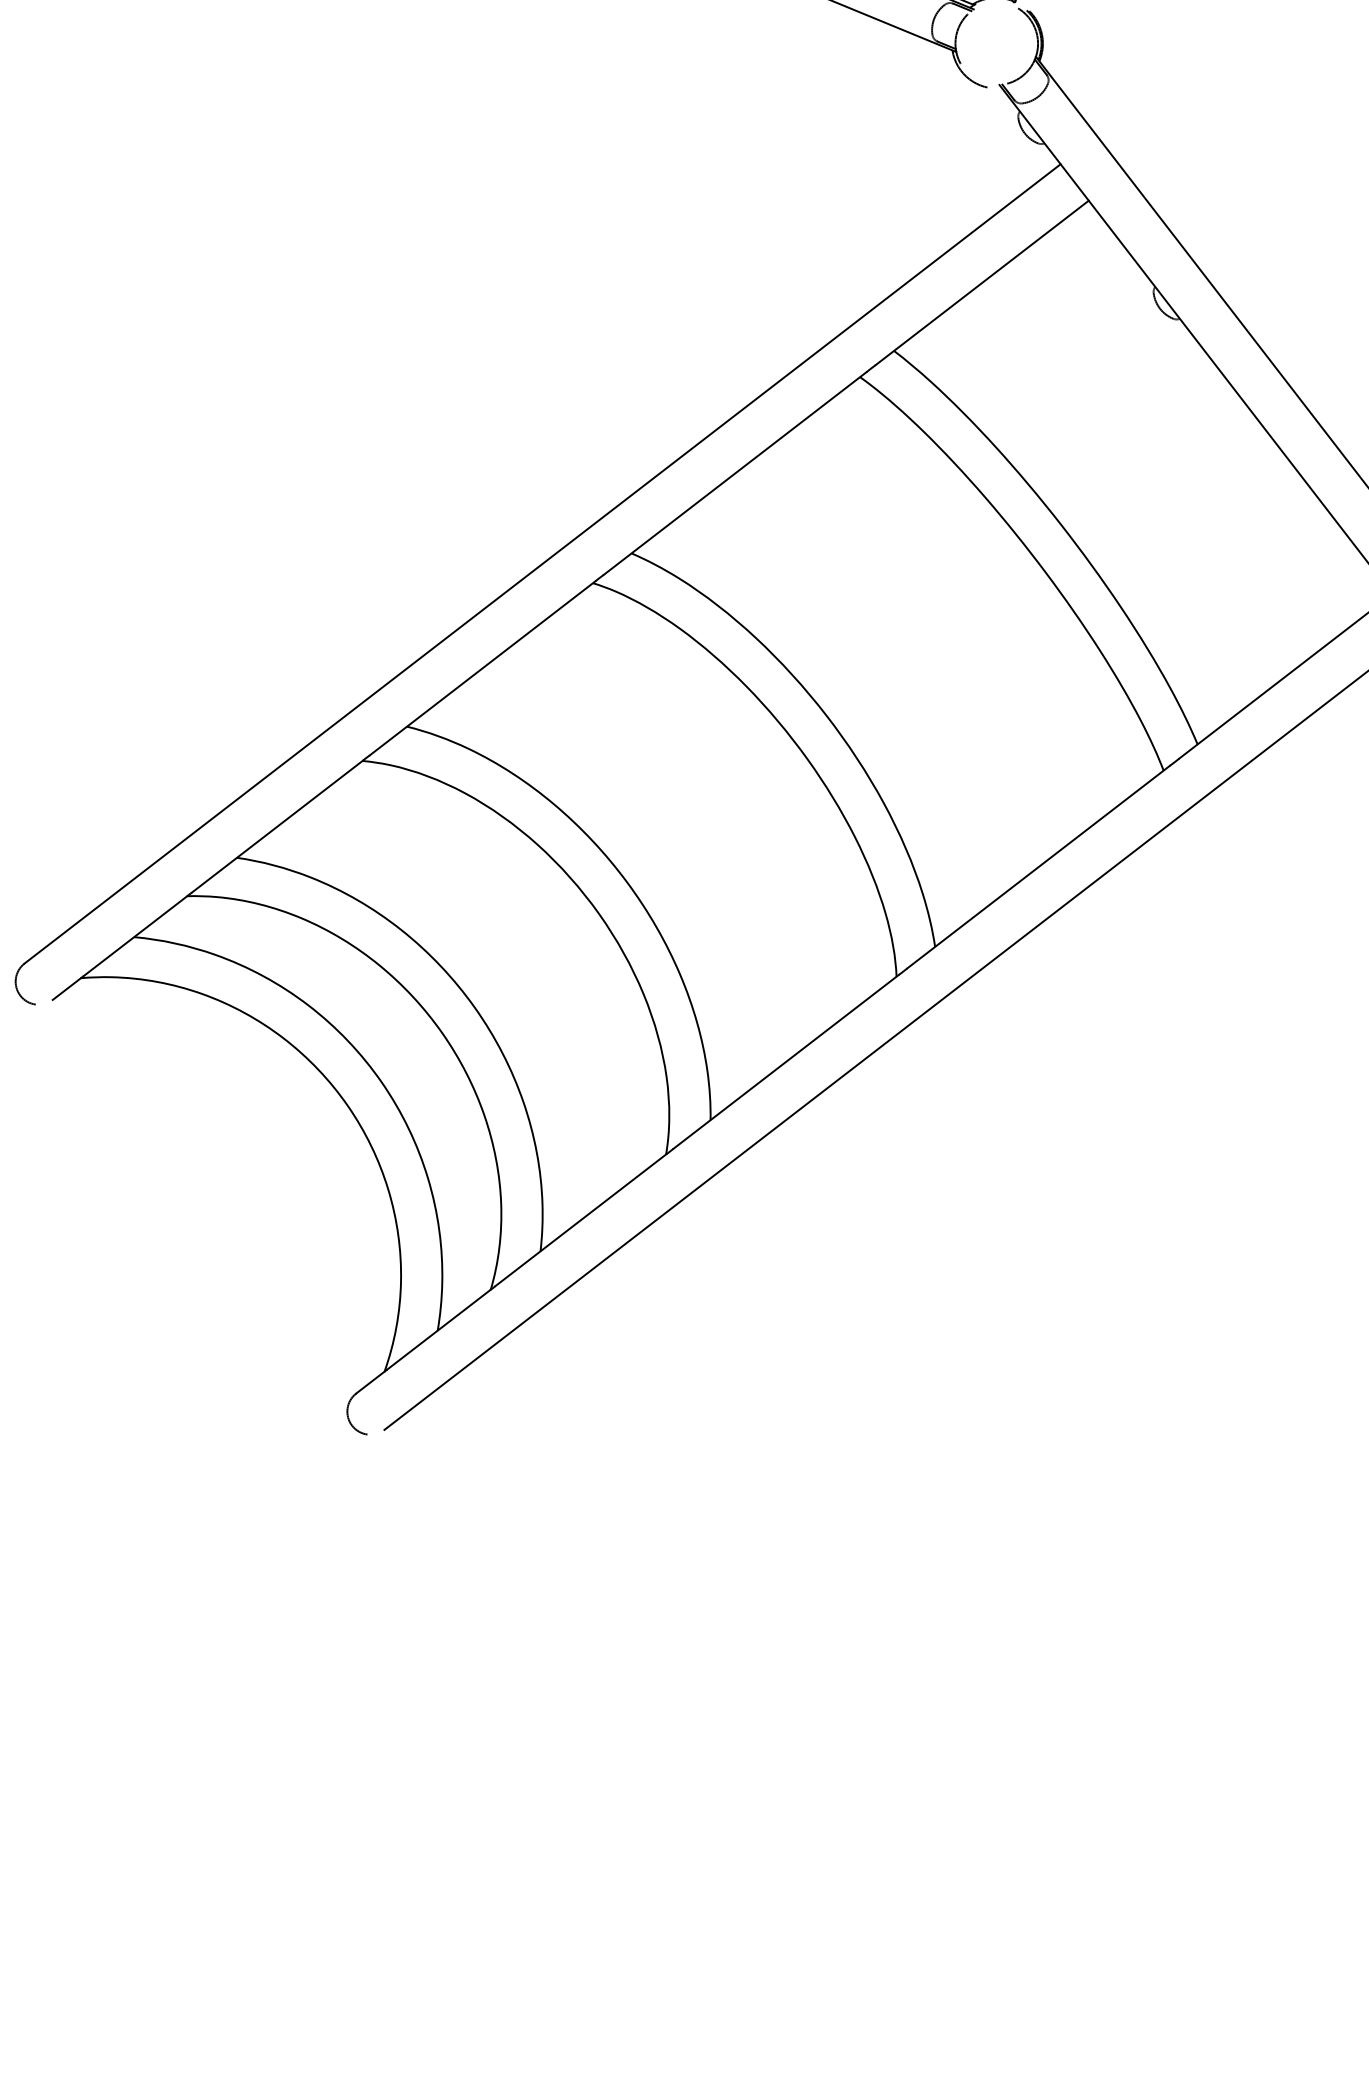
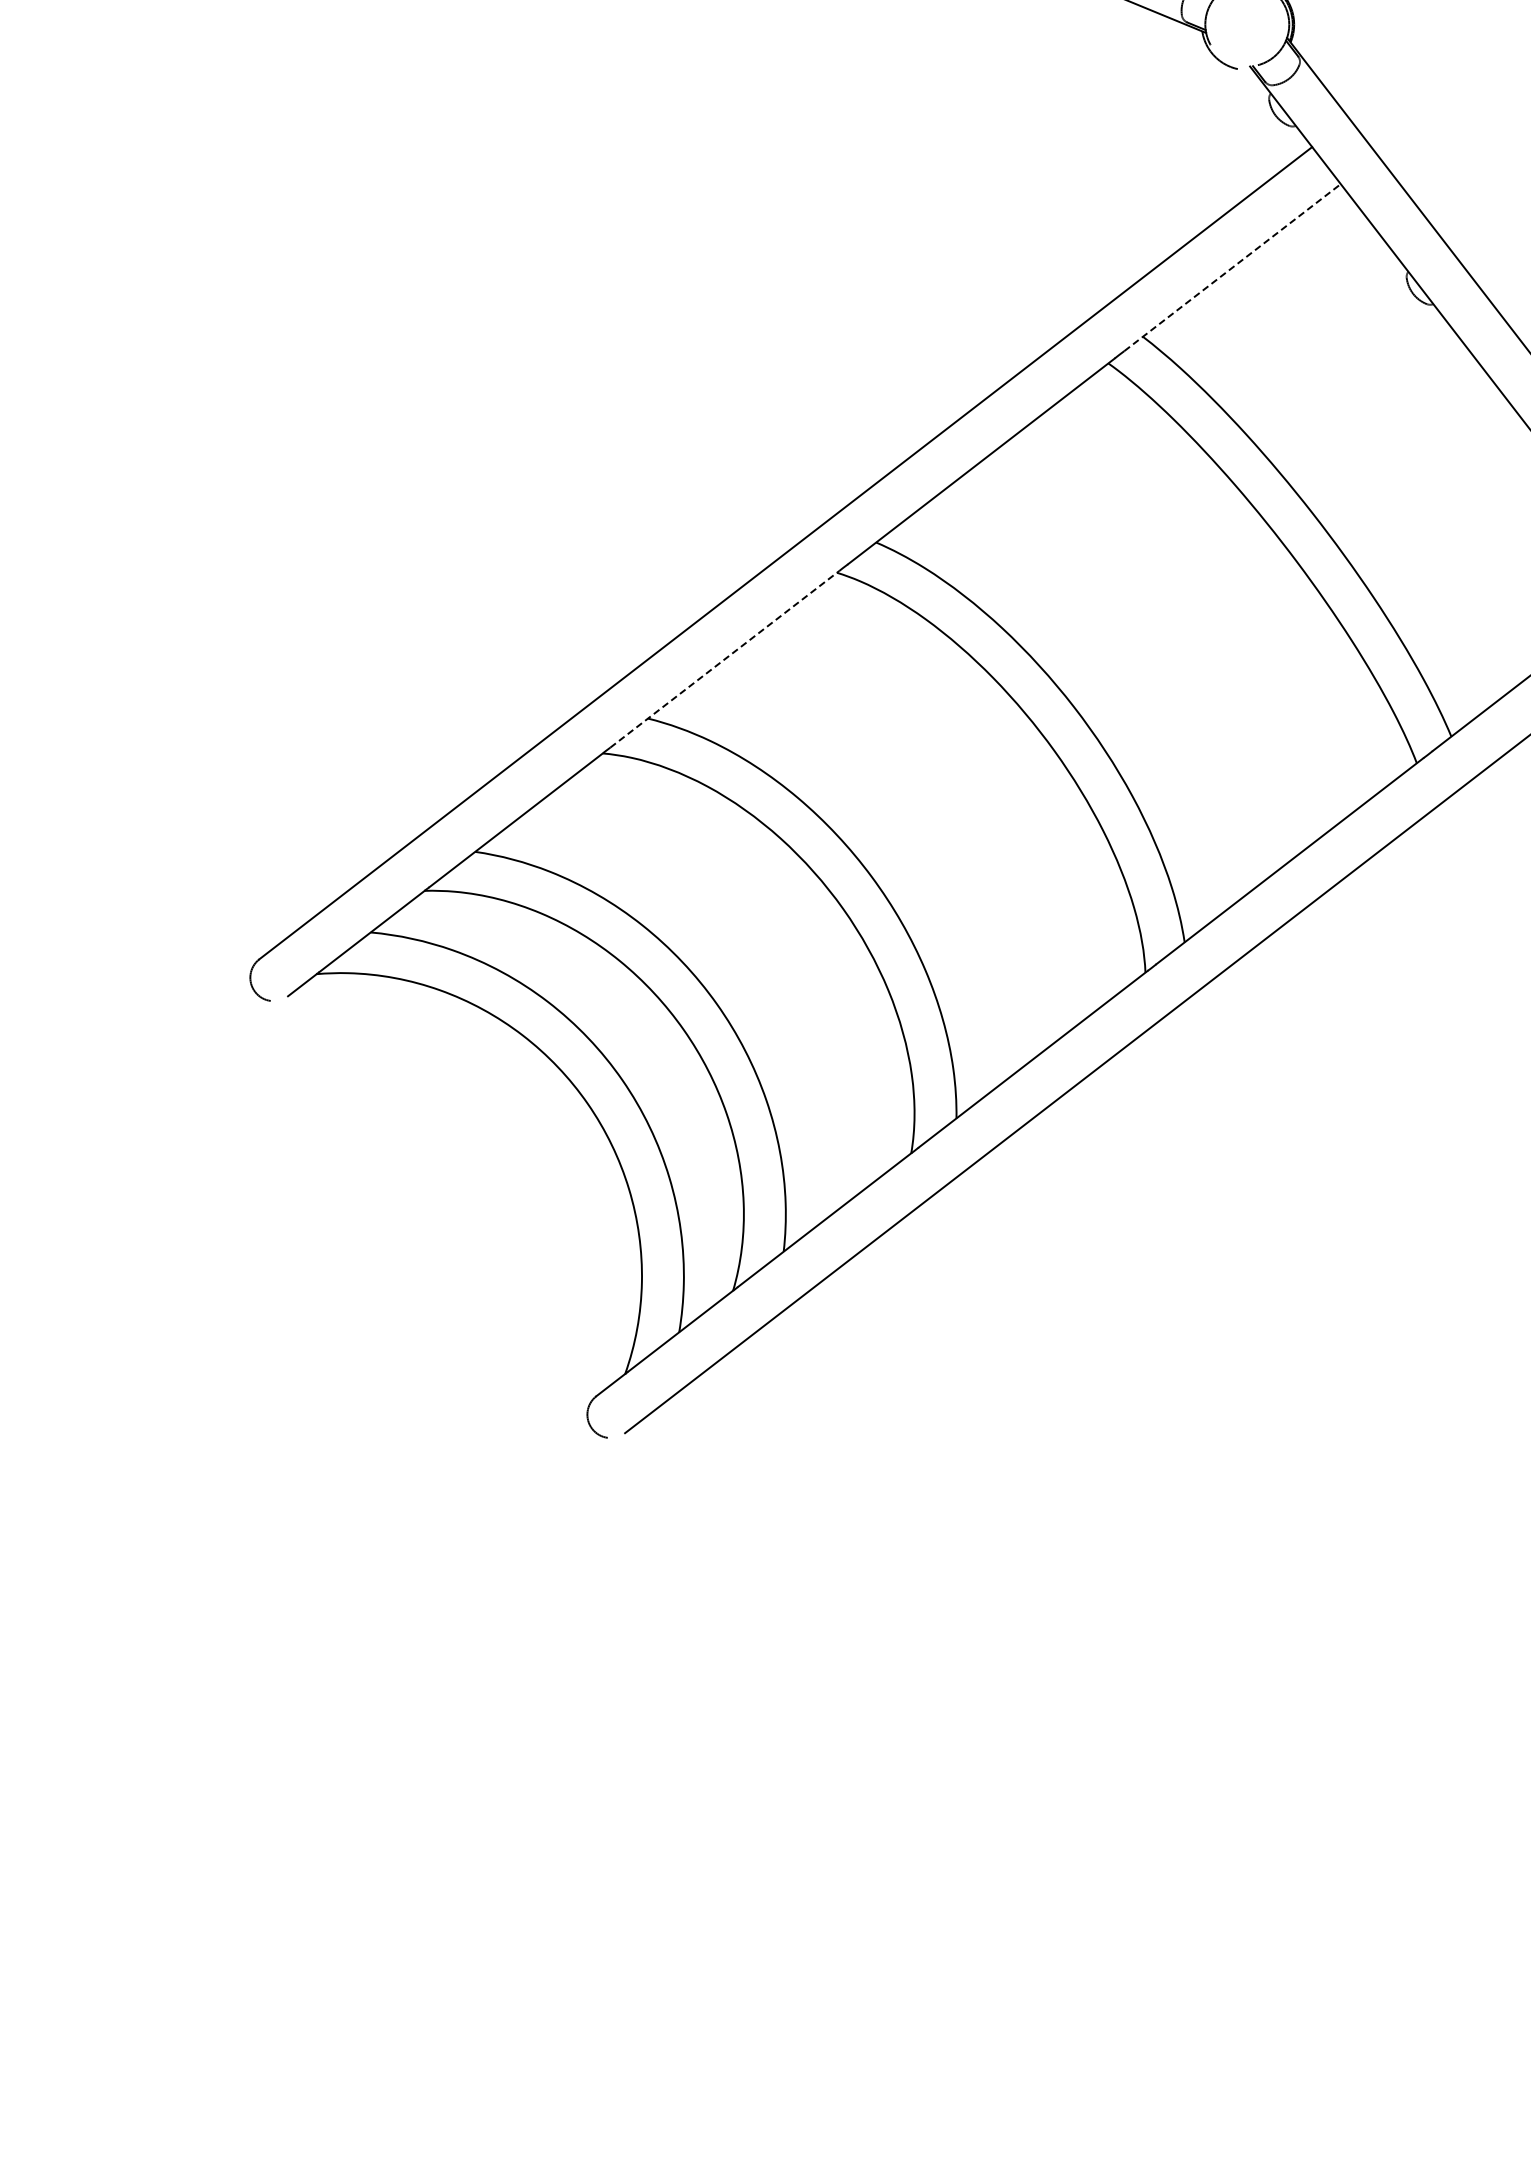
line: (982, 282) -> (1232, 267), solid -> dashed
line: (482, 668) -> (724, 659), solid -> dashed

